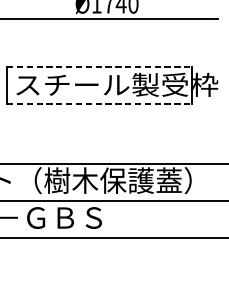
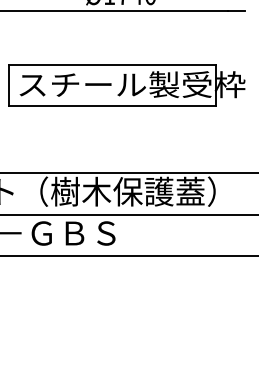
line: (99, 67) -> (112, 65), dashed -> solid
line: (99, 104) -> (112, 106), dashed -> solid

